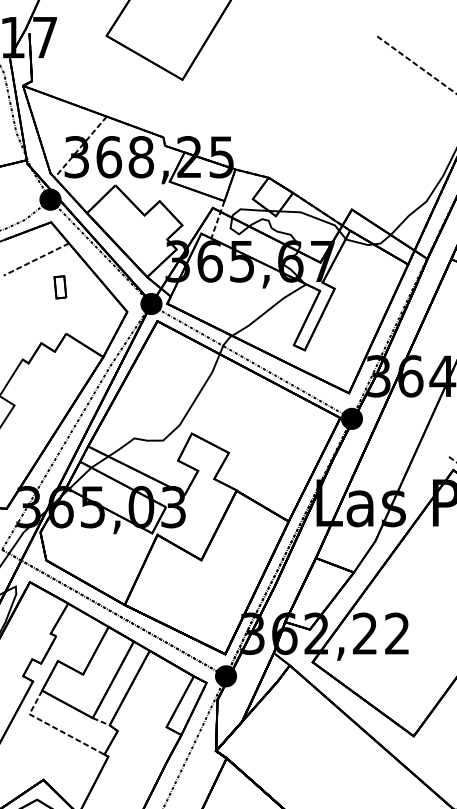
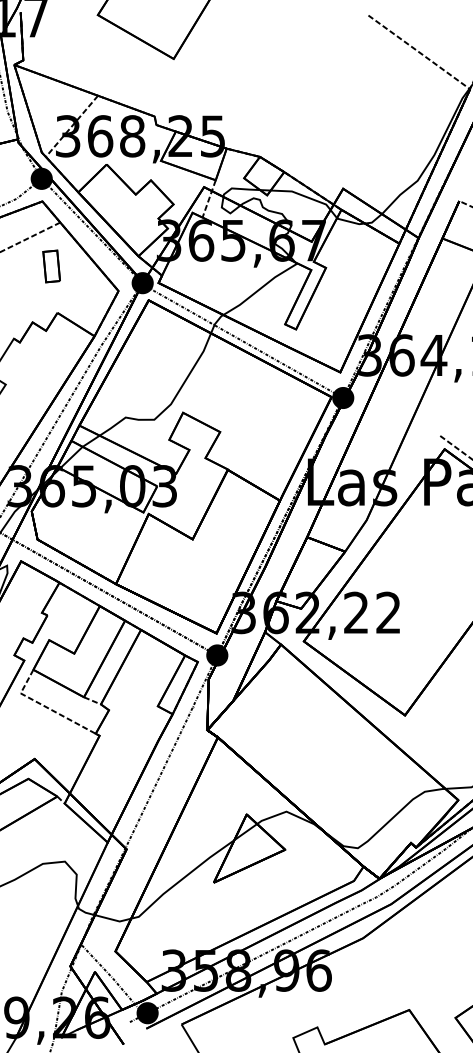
part: (60, 287) -> (51, 266), size x1.43

